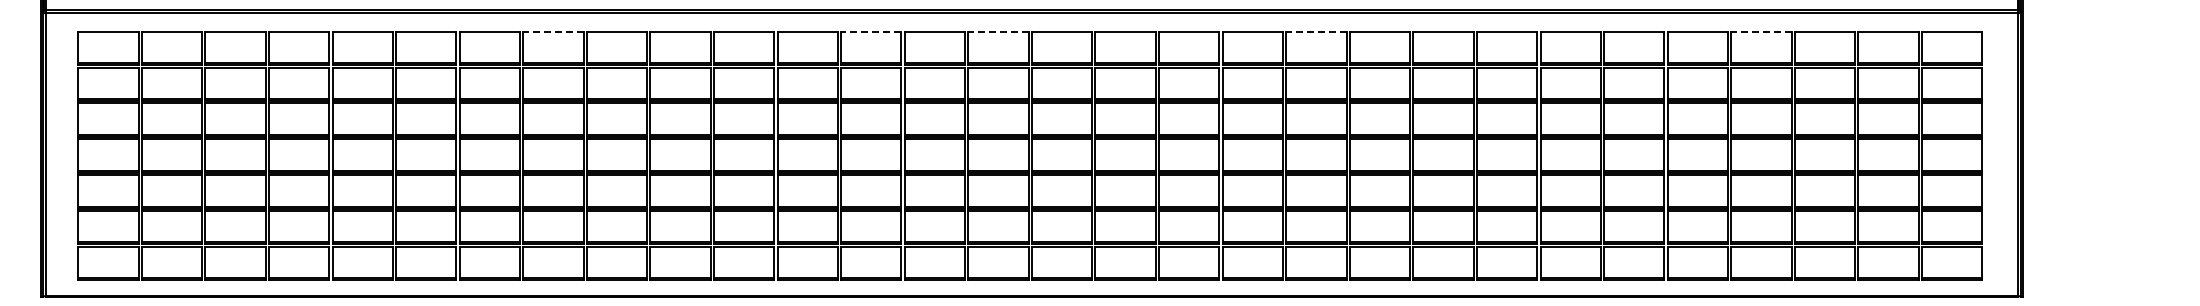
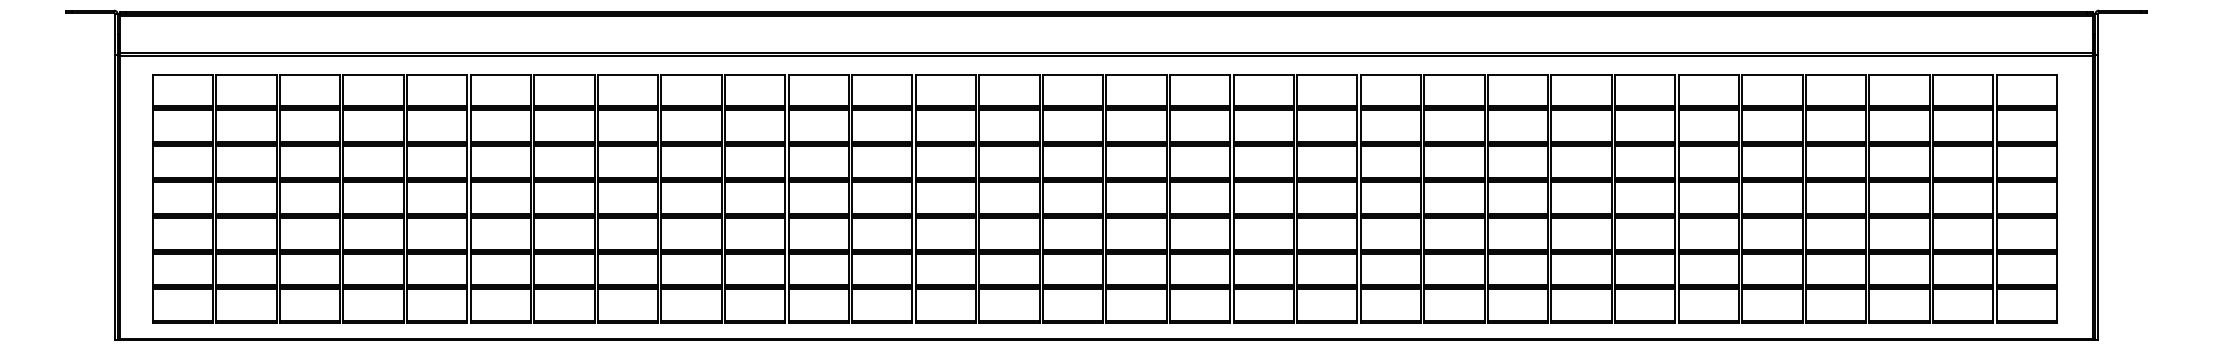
line: (552, 31) -> (627, 74), dashed -> solid
line: (870, 31) -> (945, 74), dashed -> solid
line: (997, 31) -> (1072, 74), dashed -> solid
line: (1315, 31) -> (1390, 74), dashed -> solid
line: (1760, 31) -> (1835, 74), dashed -> solid

